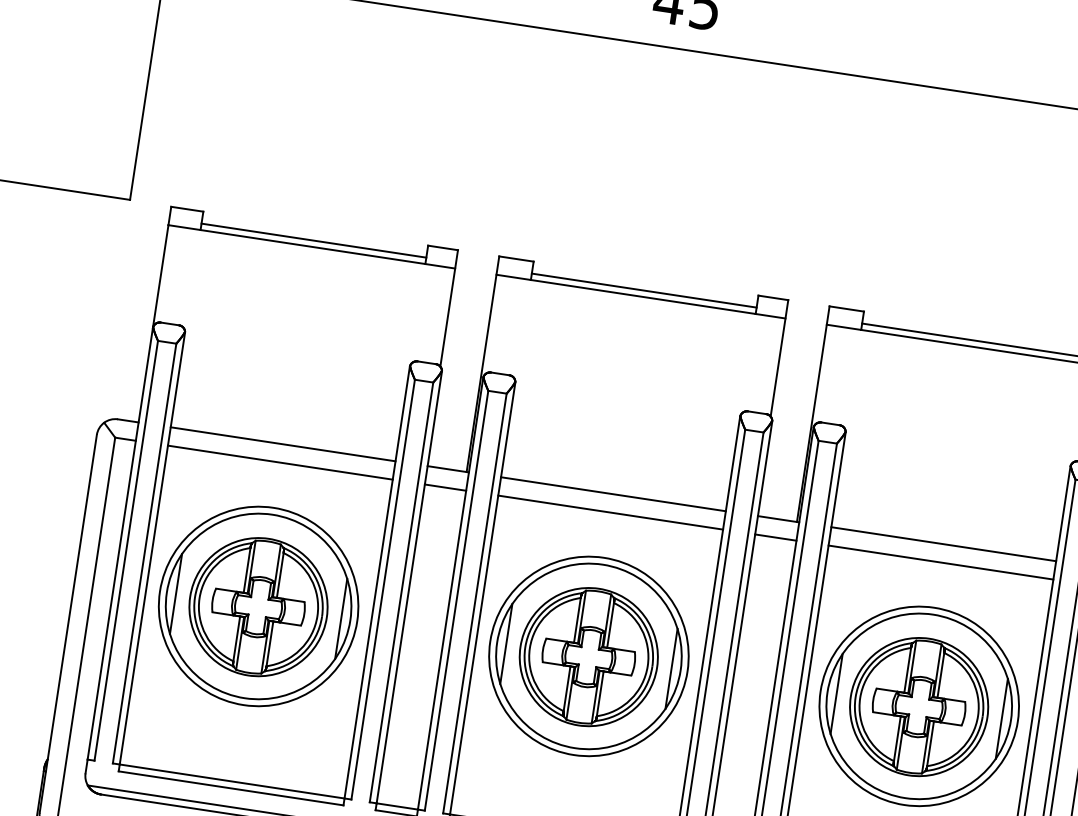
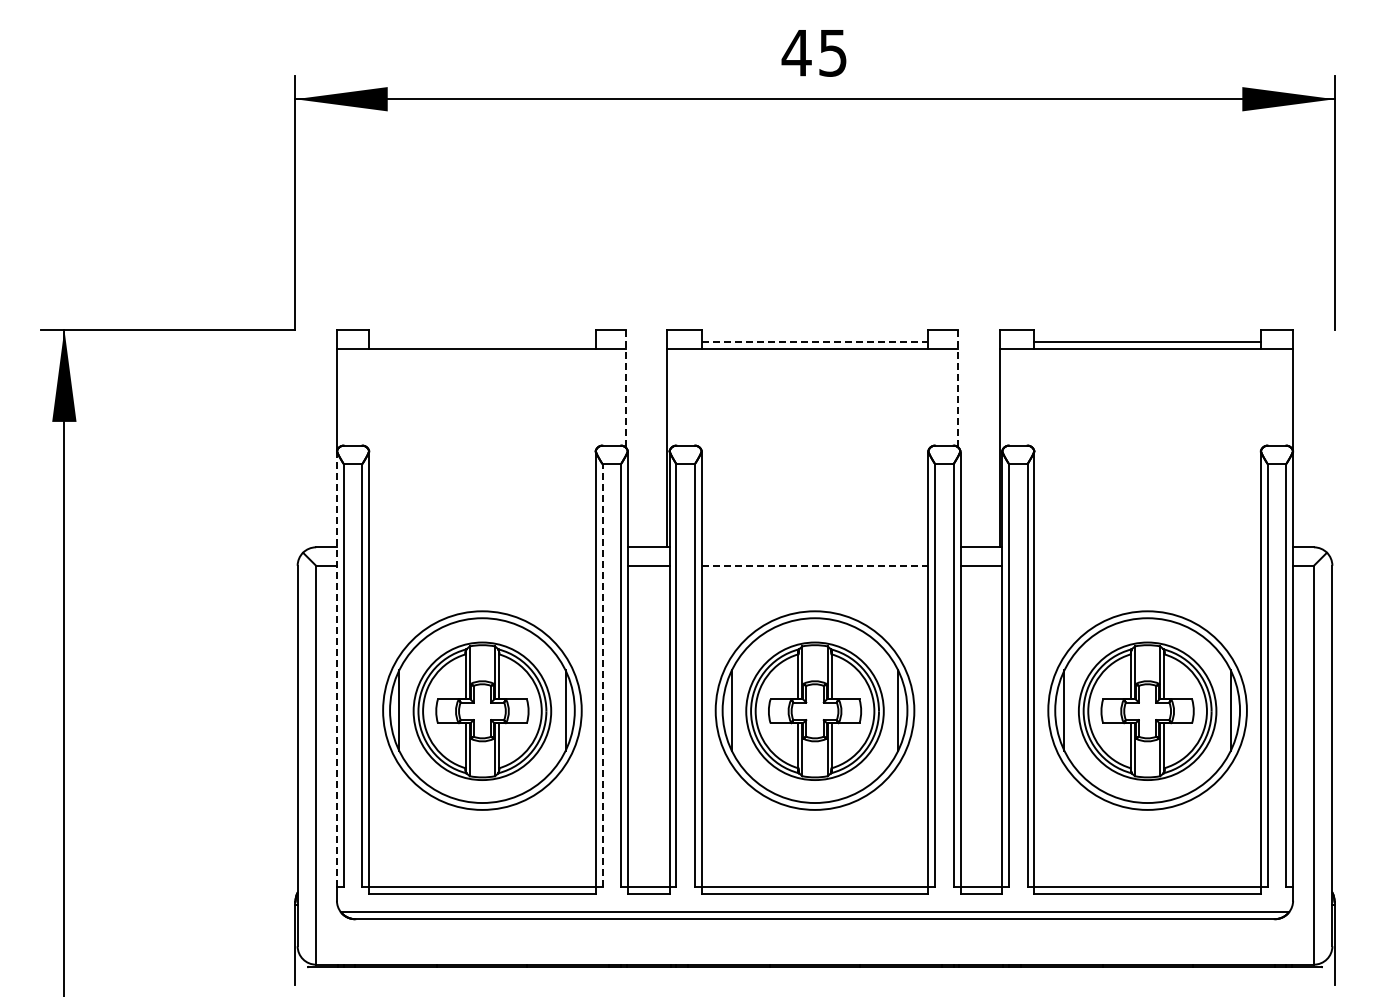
line: (313, 240) -> (482, 342), removed
line: (644, 290) -> (815, 342), solid -> dashed
line: (449, 308) -> (625, 388), solid -> dashed
line: (779, 358) -> (958, 388), solid -> dashed
line: (283, 444) -> (482, 547), removed
line: (280, 462) -> (482, 565), removed
line: (612, 494) -> (814, 547), removed
line: (611, 512) -> (815, 565), solid -> dashed
line: (119, 543) -> (336, 669), solid -> dashed
line: (943, 544) -> (1147, 547), removed
line: (940, 562) -> (1147, 565), removed
line: (383, 589) -> (602, 675), solid -> dashed

